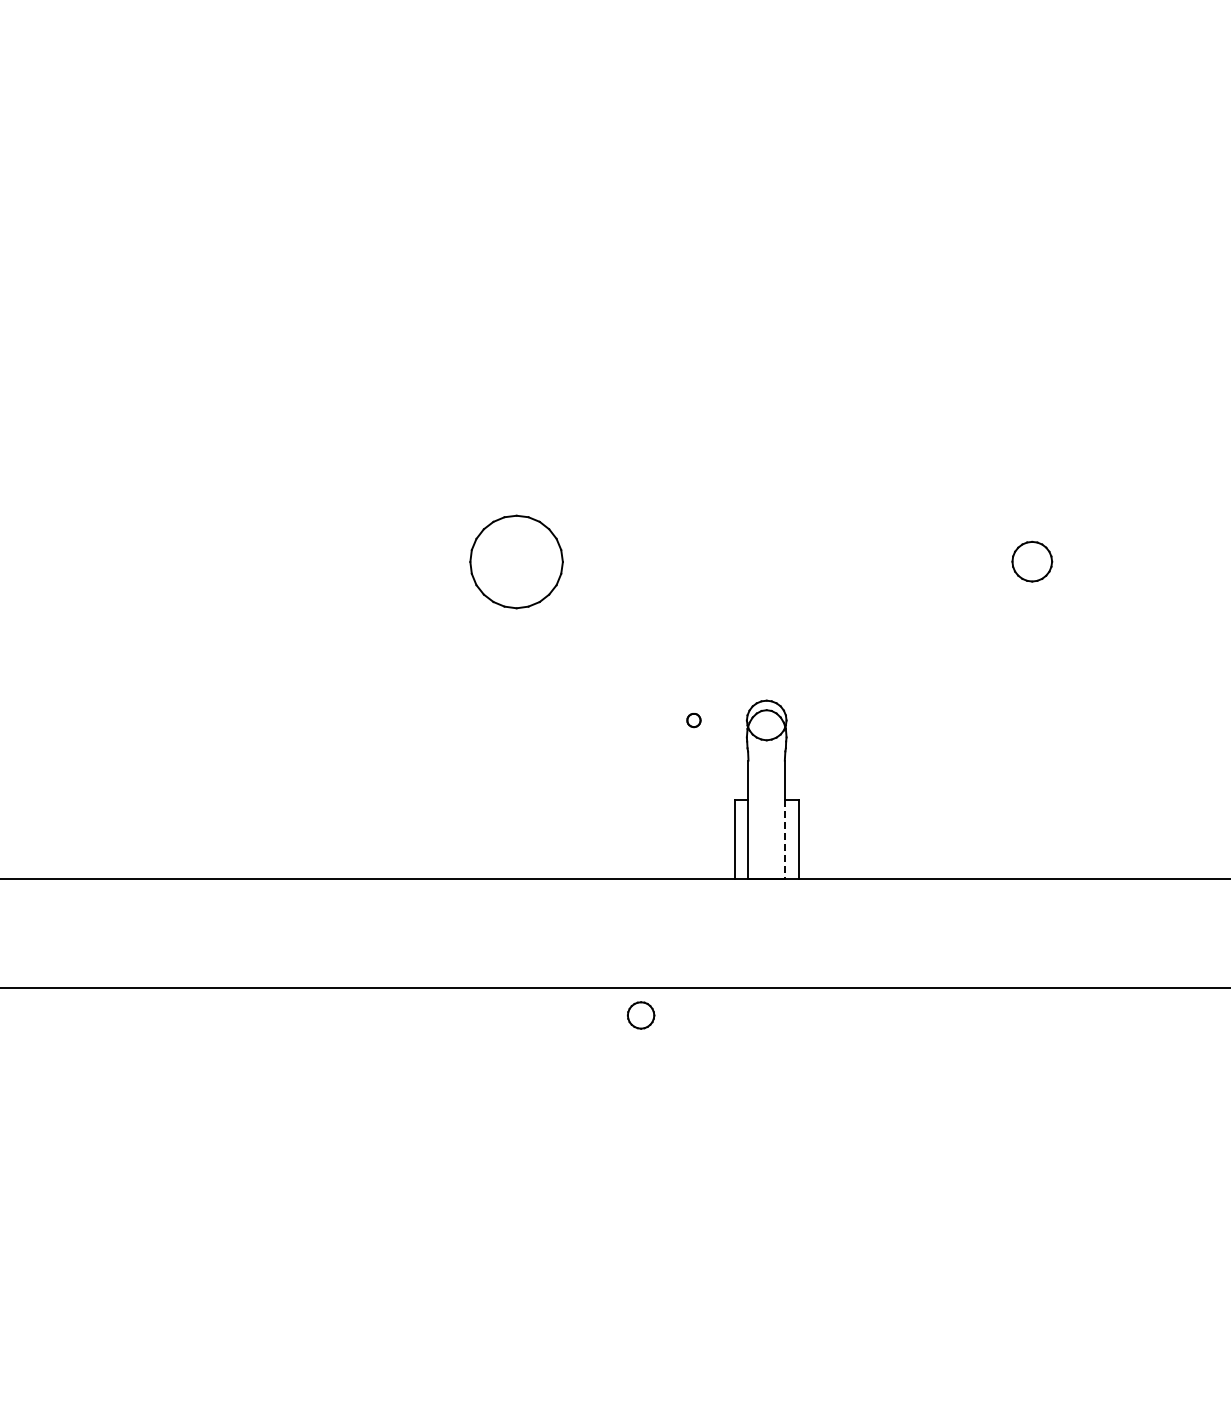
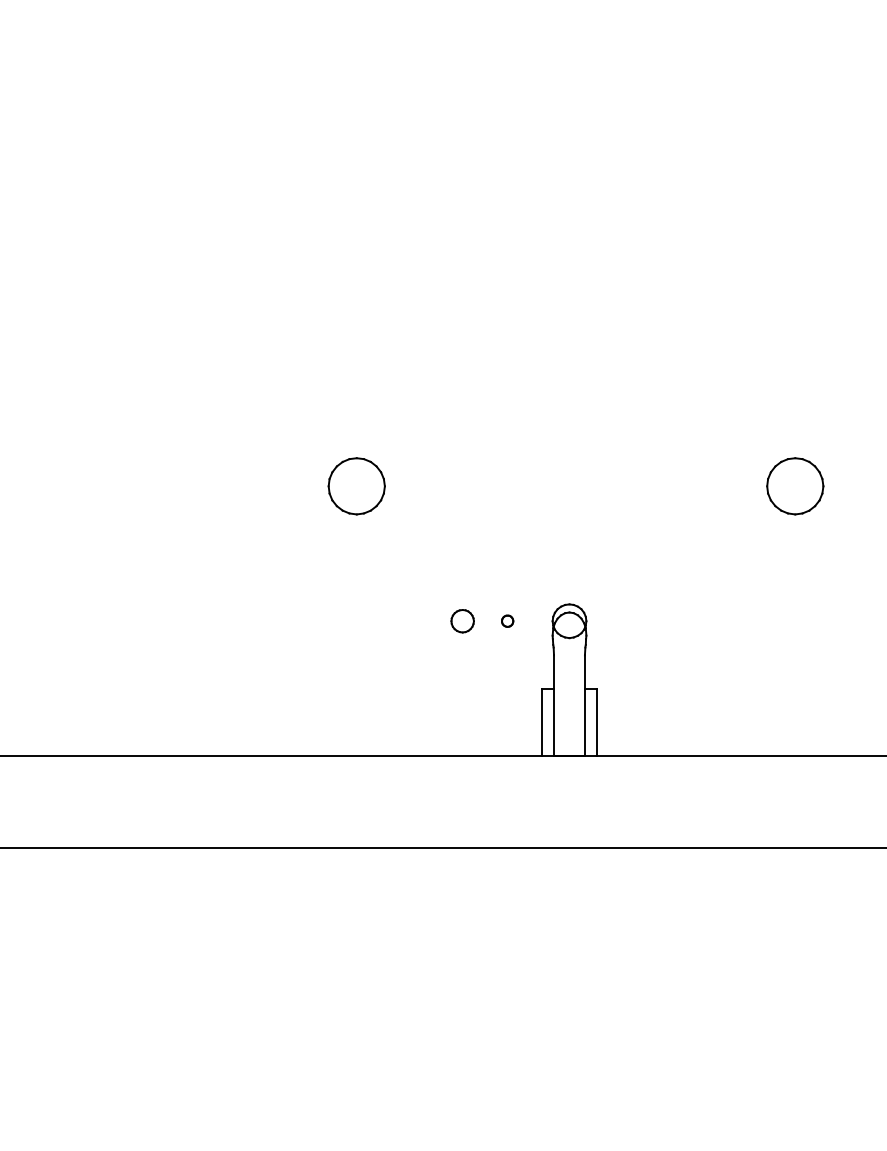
part: (516, 561) -> (356, 486), size x0.71
part: (1032, 561) -> (795, 486), size x1.67
line: (784, 839) -> (584, 722), dashed -> solid
part: (641, 1015) -> (463, 621), moved

